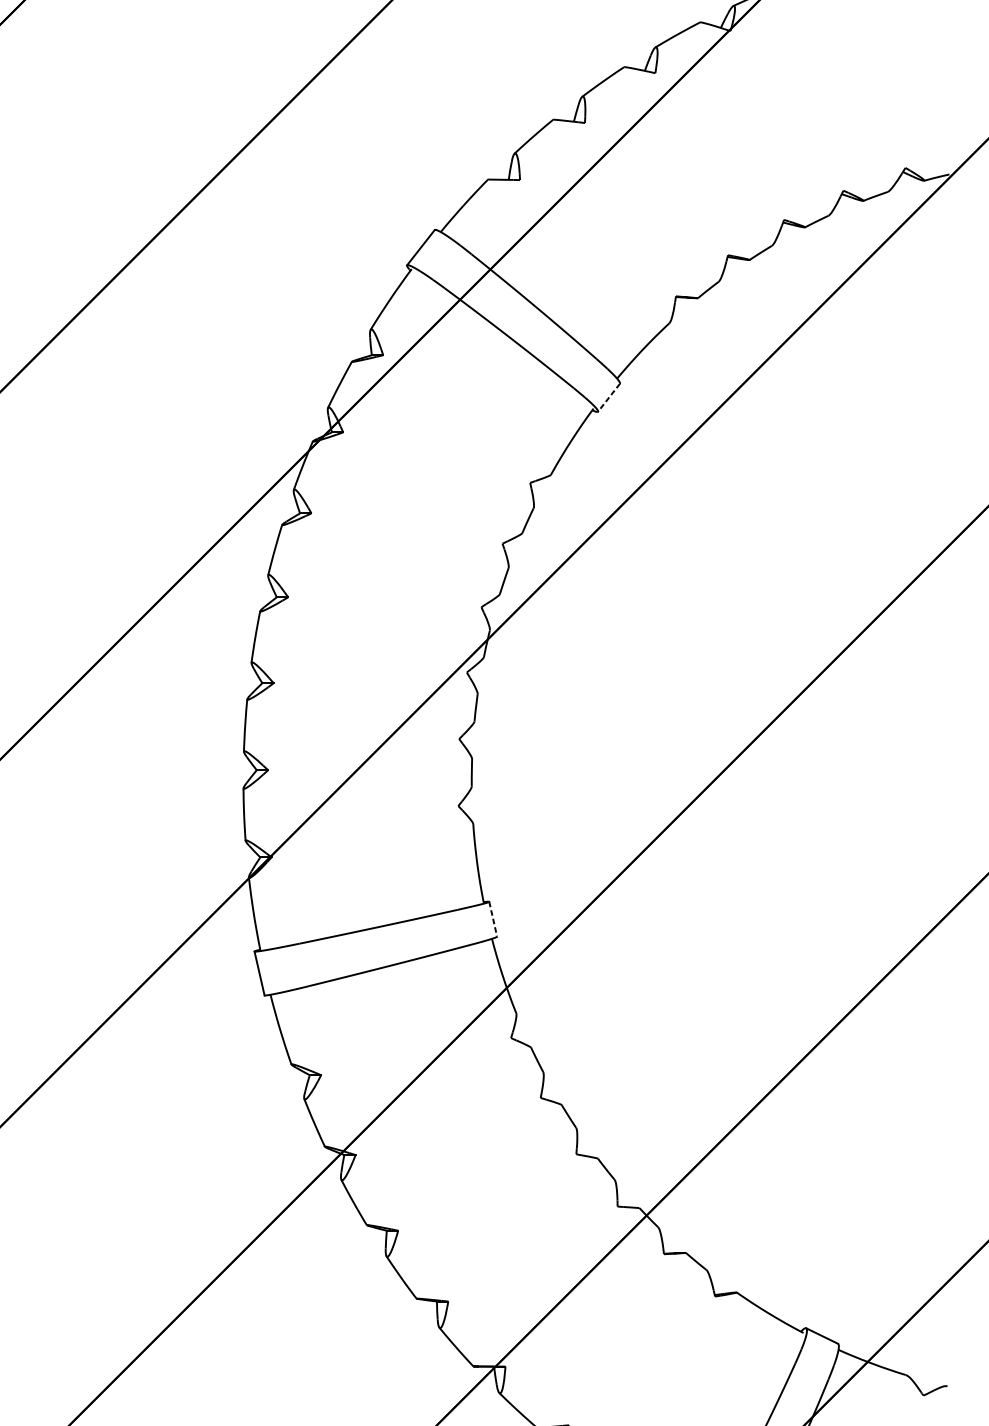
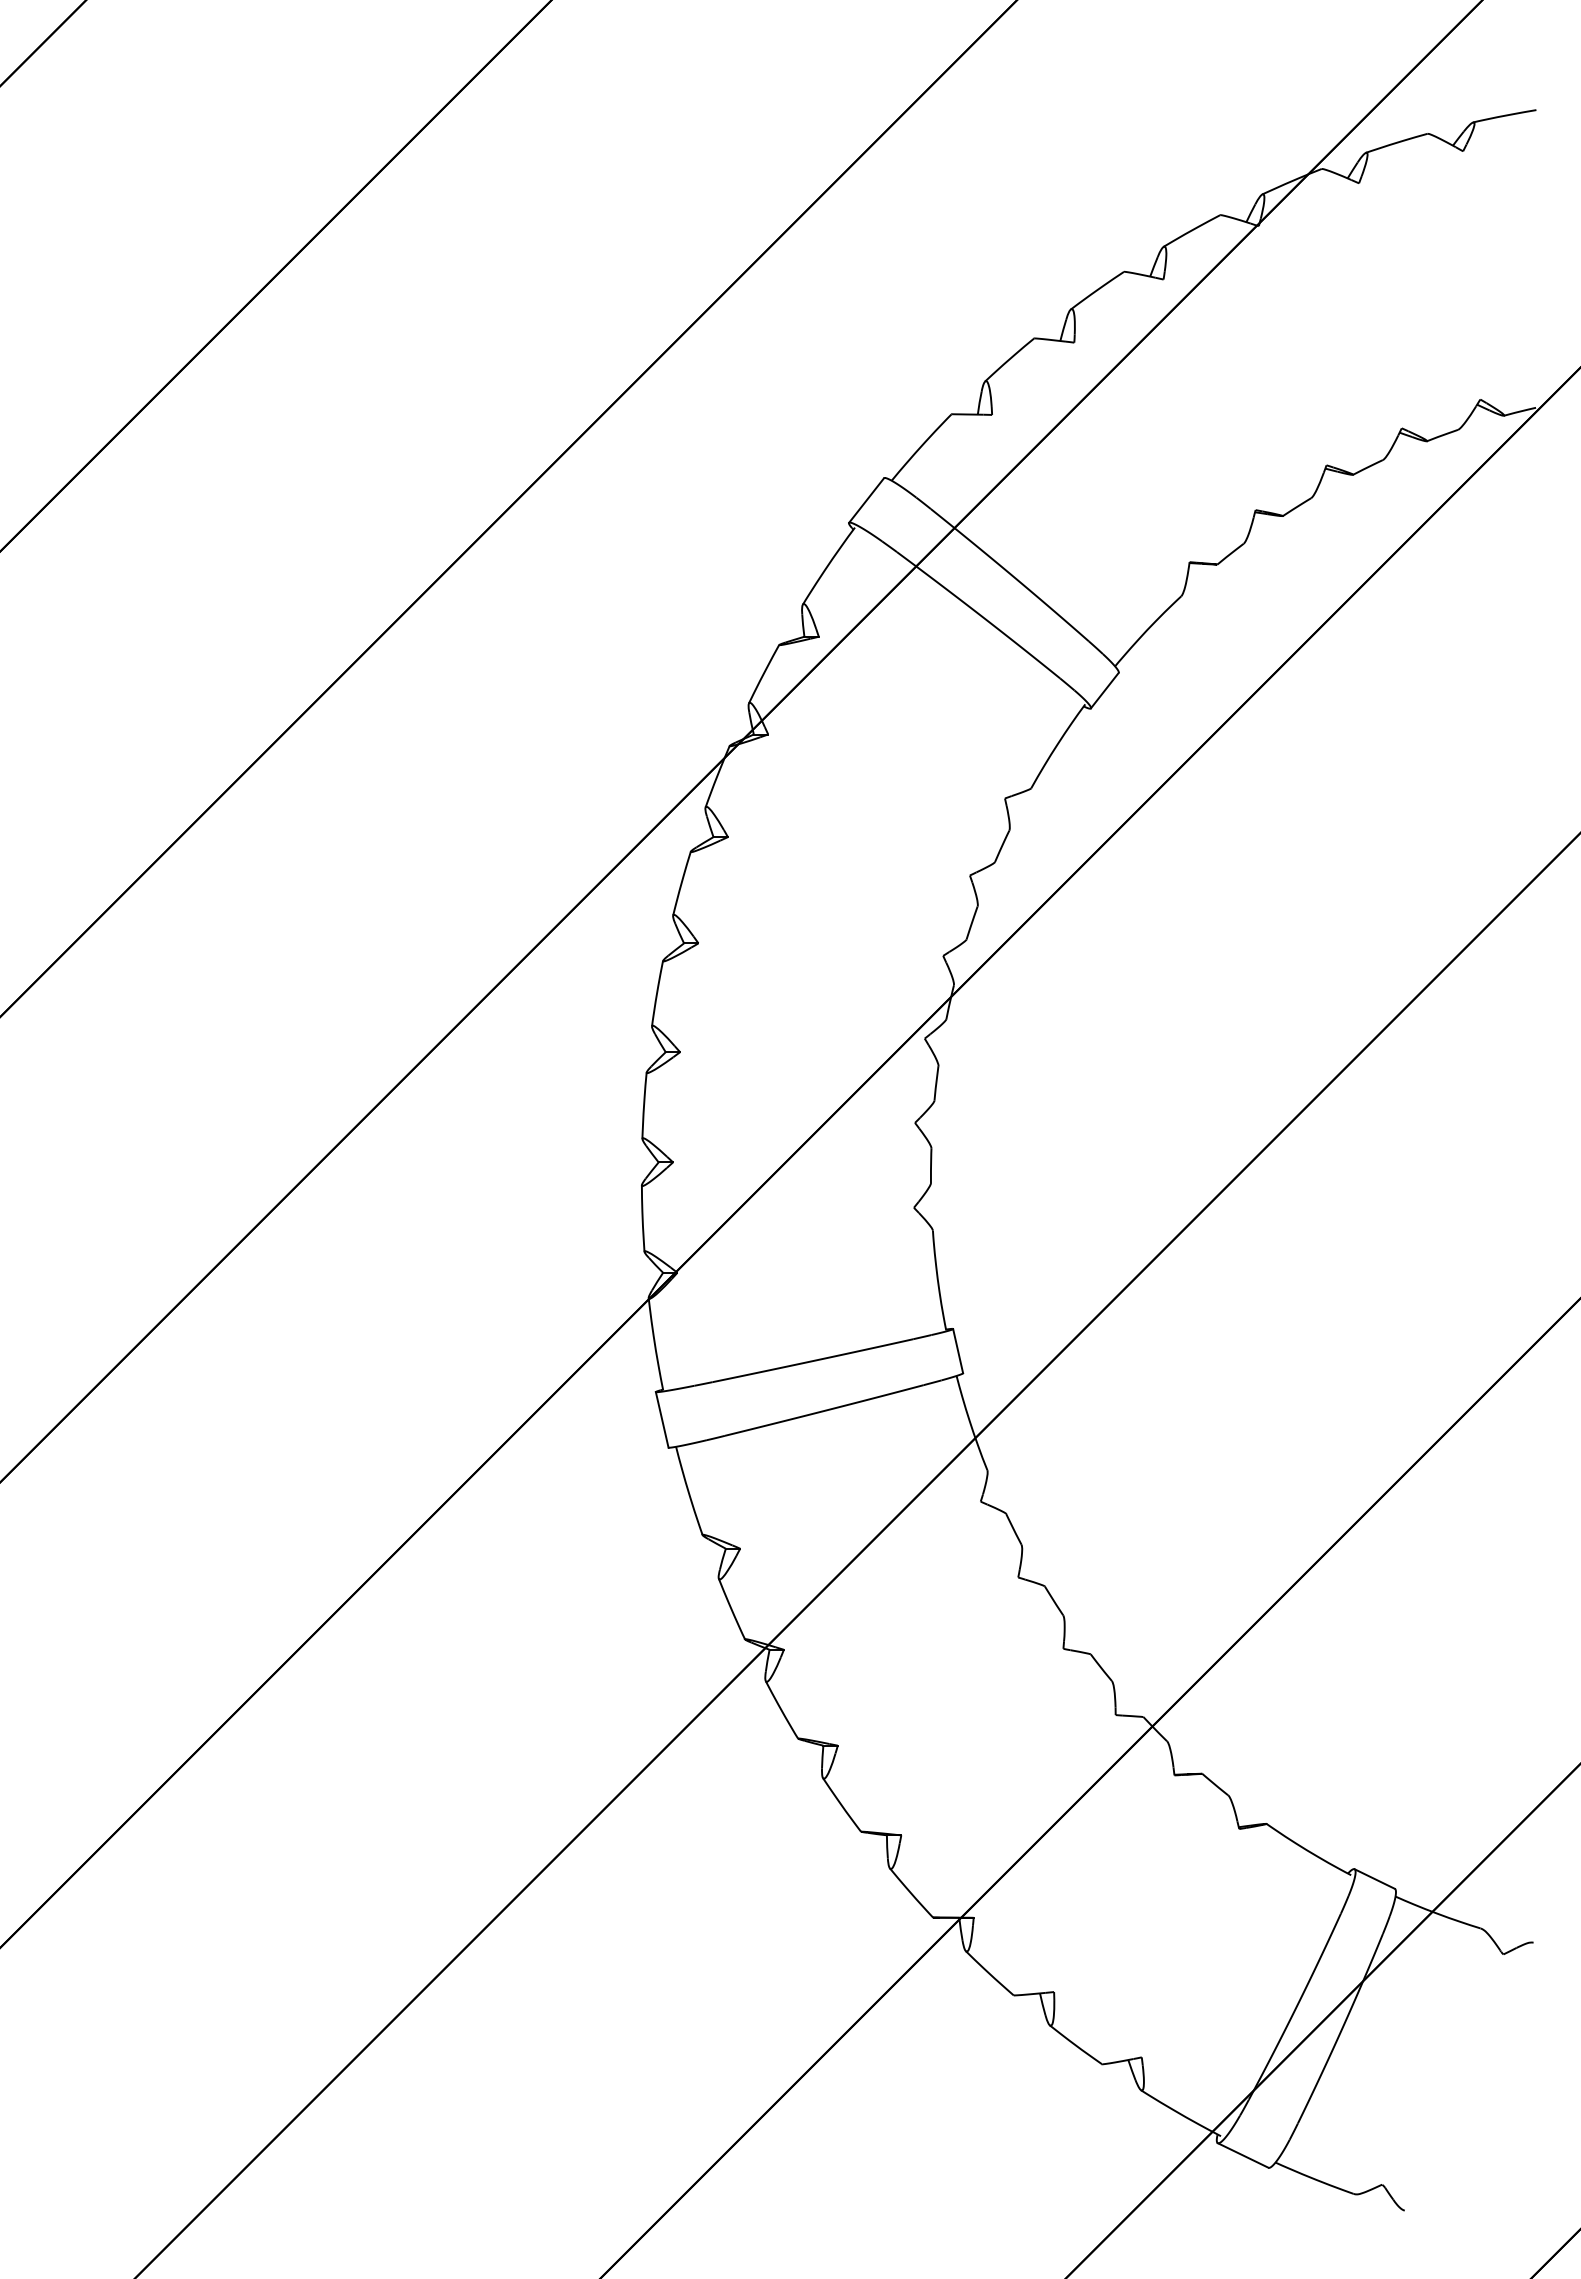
line: (608, 397) -> (1104, 690), dashed -> solid
line: (493, 919) -> (958, 1351), dashed -> solid

